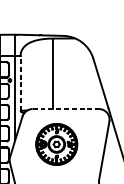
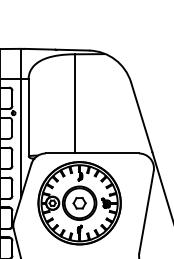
line: (20, 83) -> (28, 117), dashed -> solid
line: (65, 109) -> (92, 153), dashed -> solid
part: (56, 144) -> (79, 203), size x1.43

